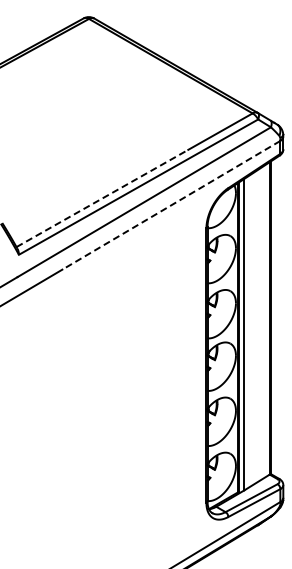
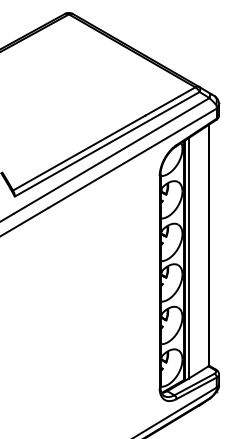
line: (102, 198) -> (79, 153), dashed -> solid
line: (171, 205) -> (132, 158), dashed -> solid

